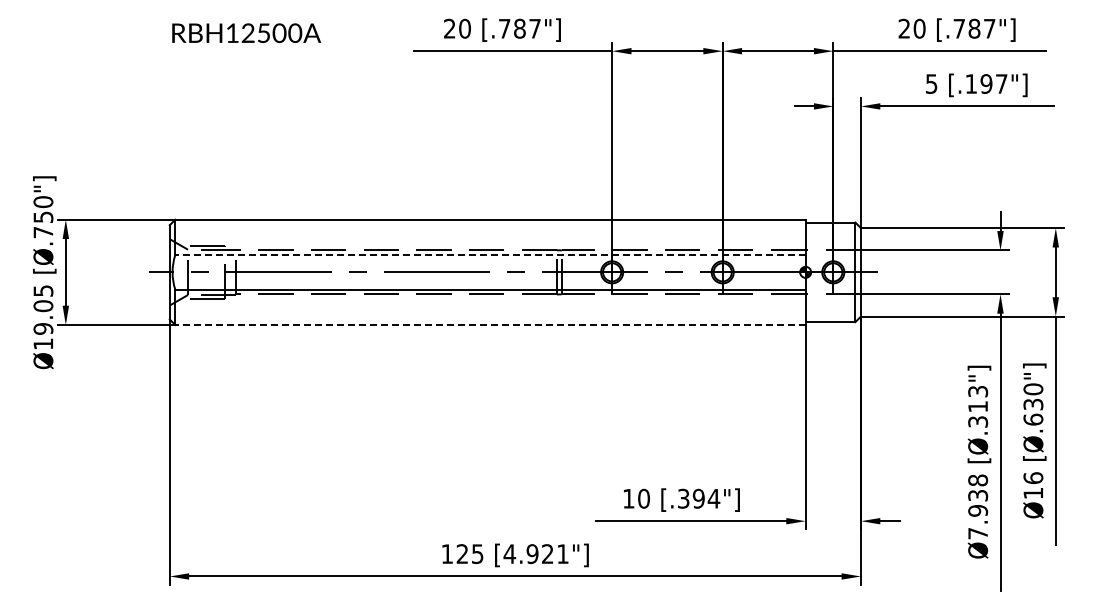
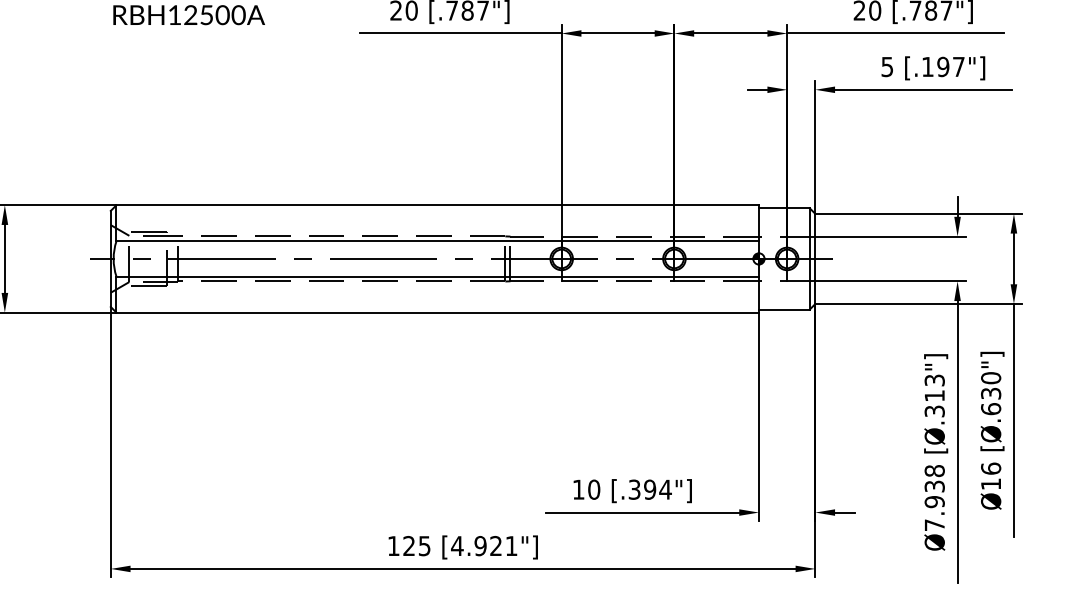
line: (489, 255) -> (436, 241), dashed -> solid
line: (489, 325) -> (436, 313), dashed -> solid

